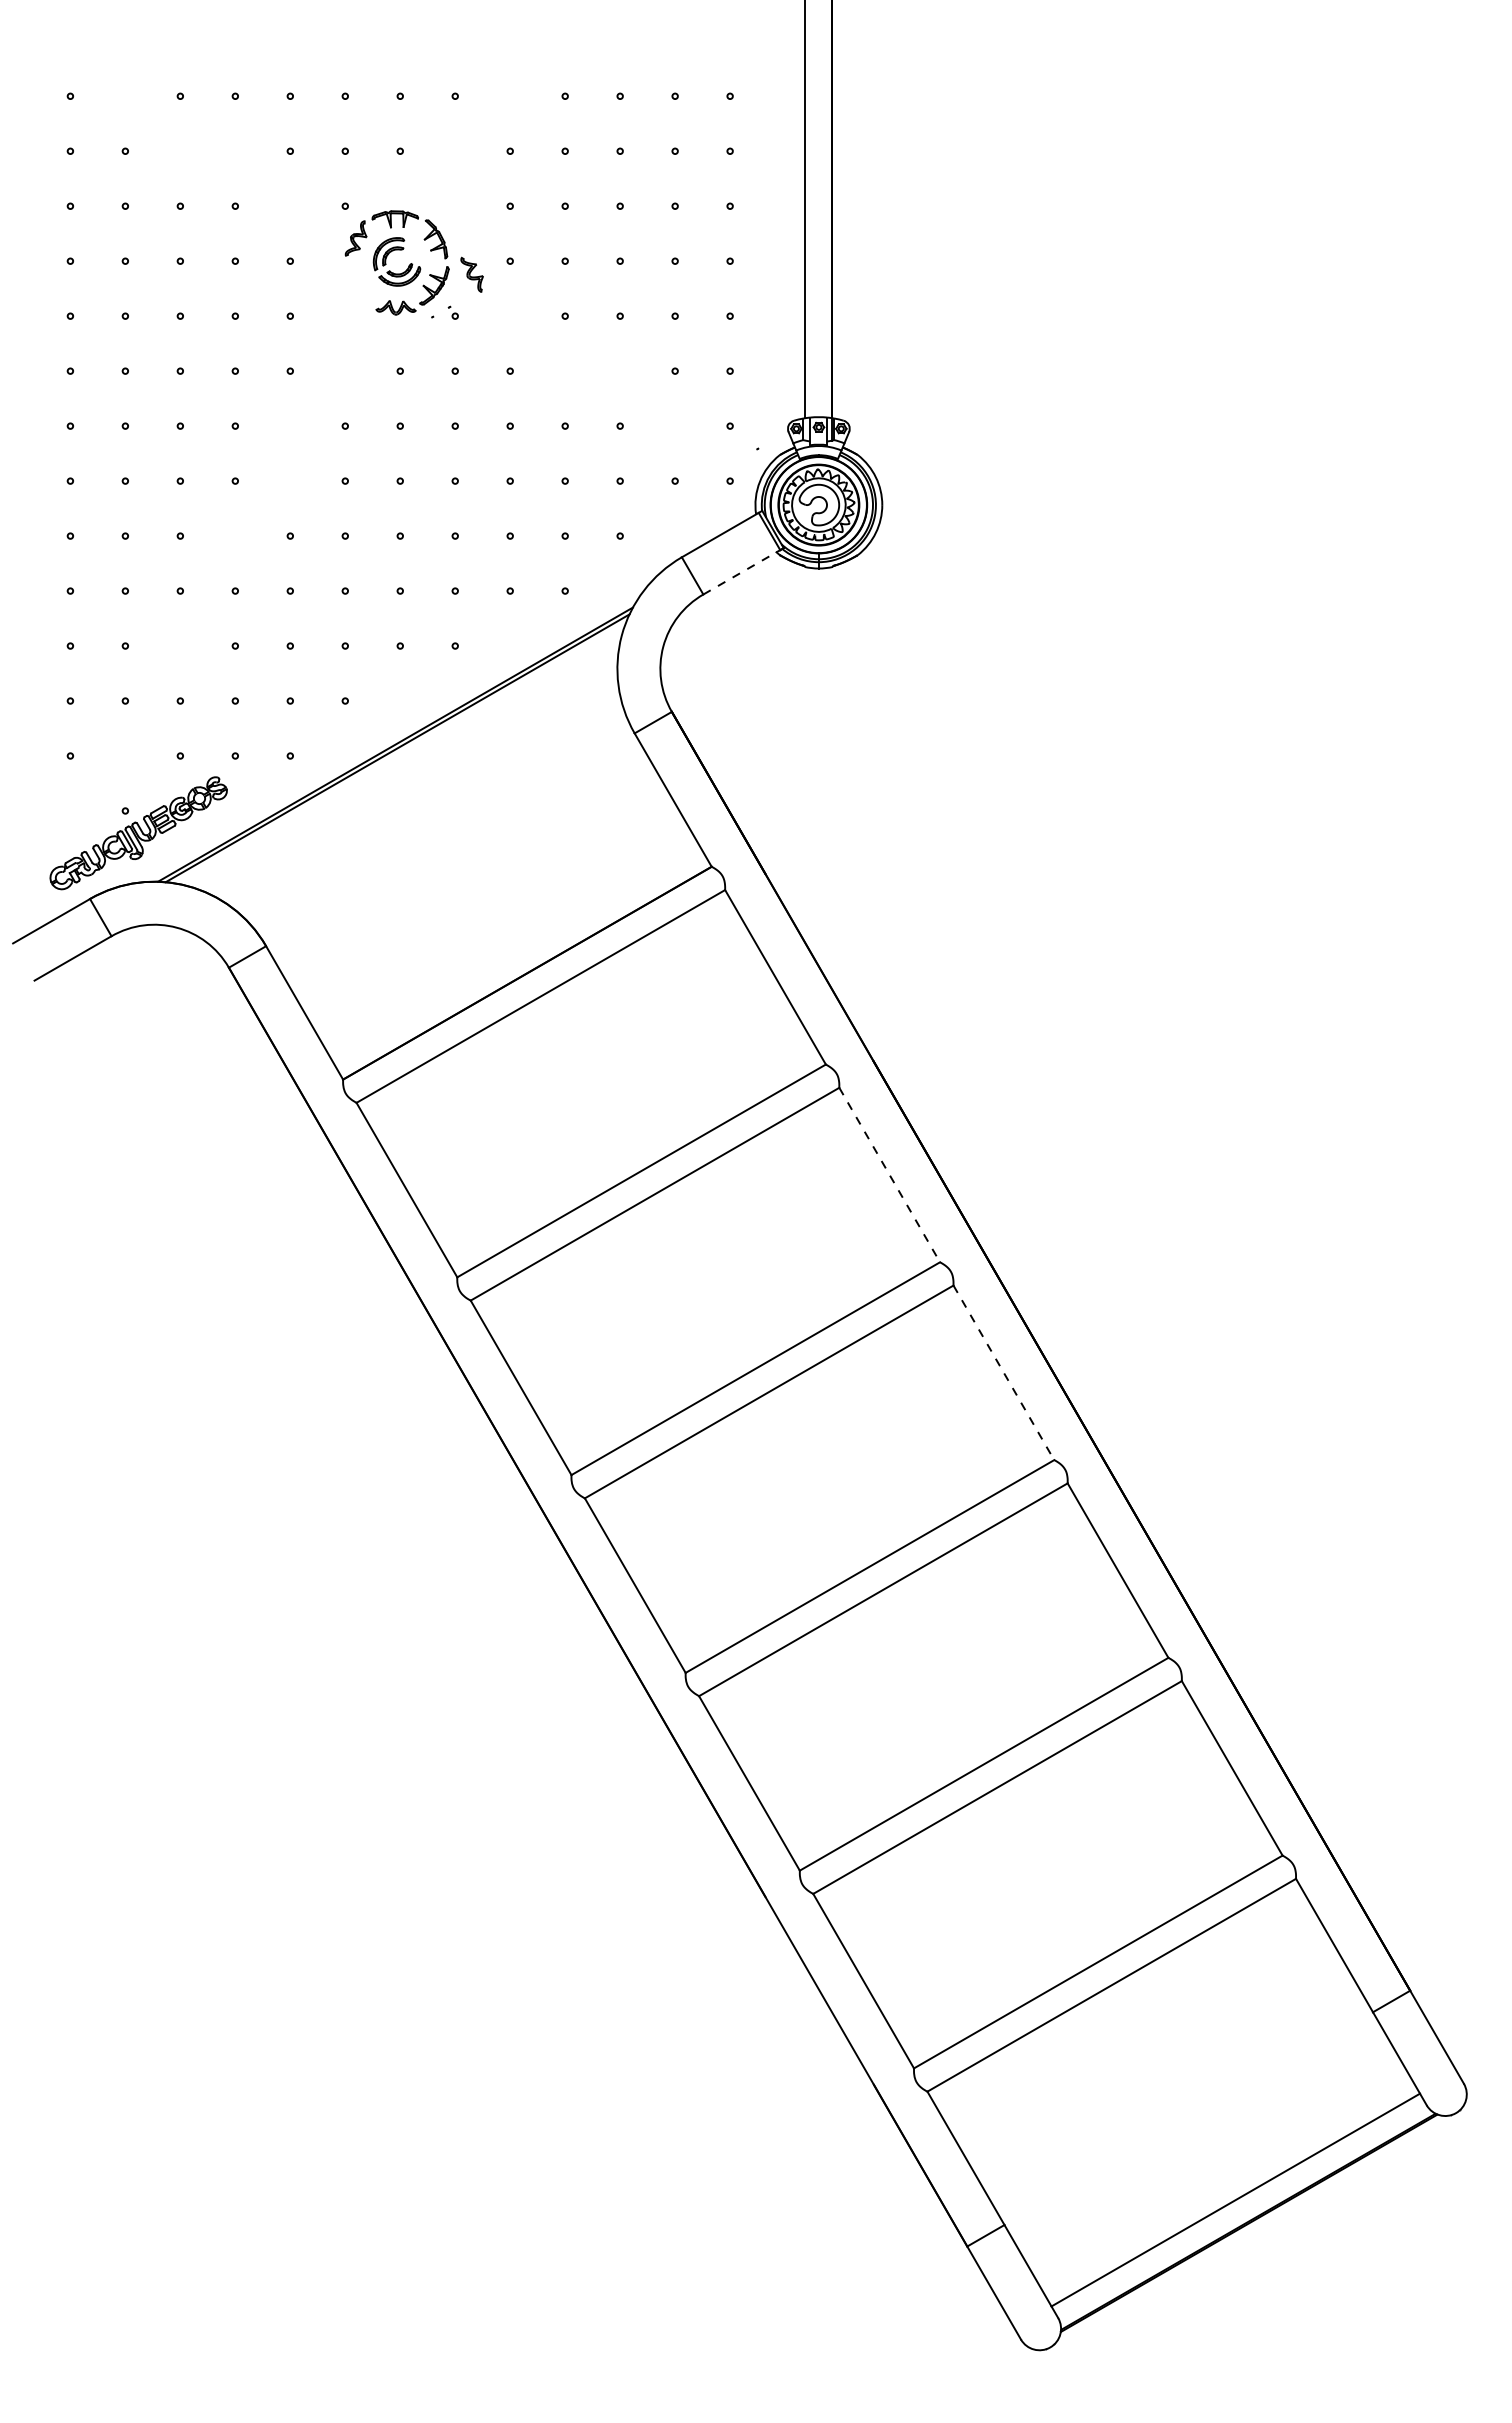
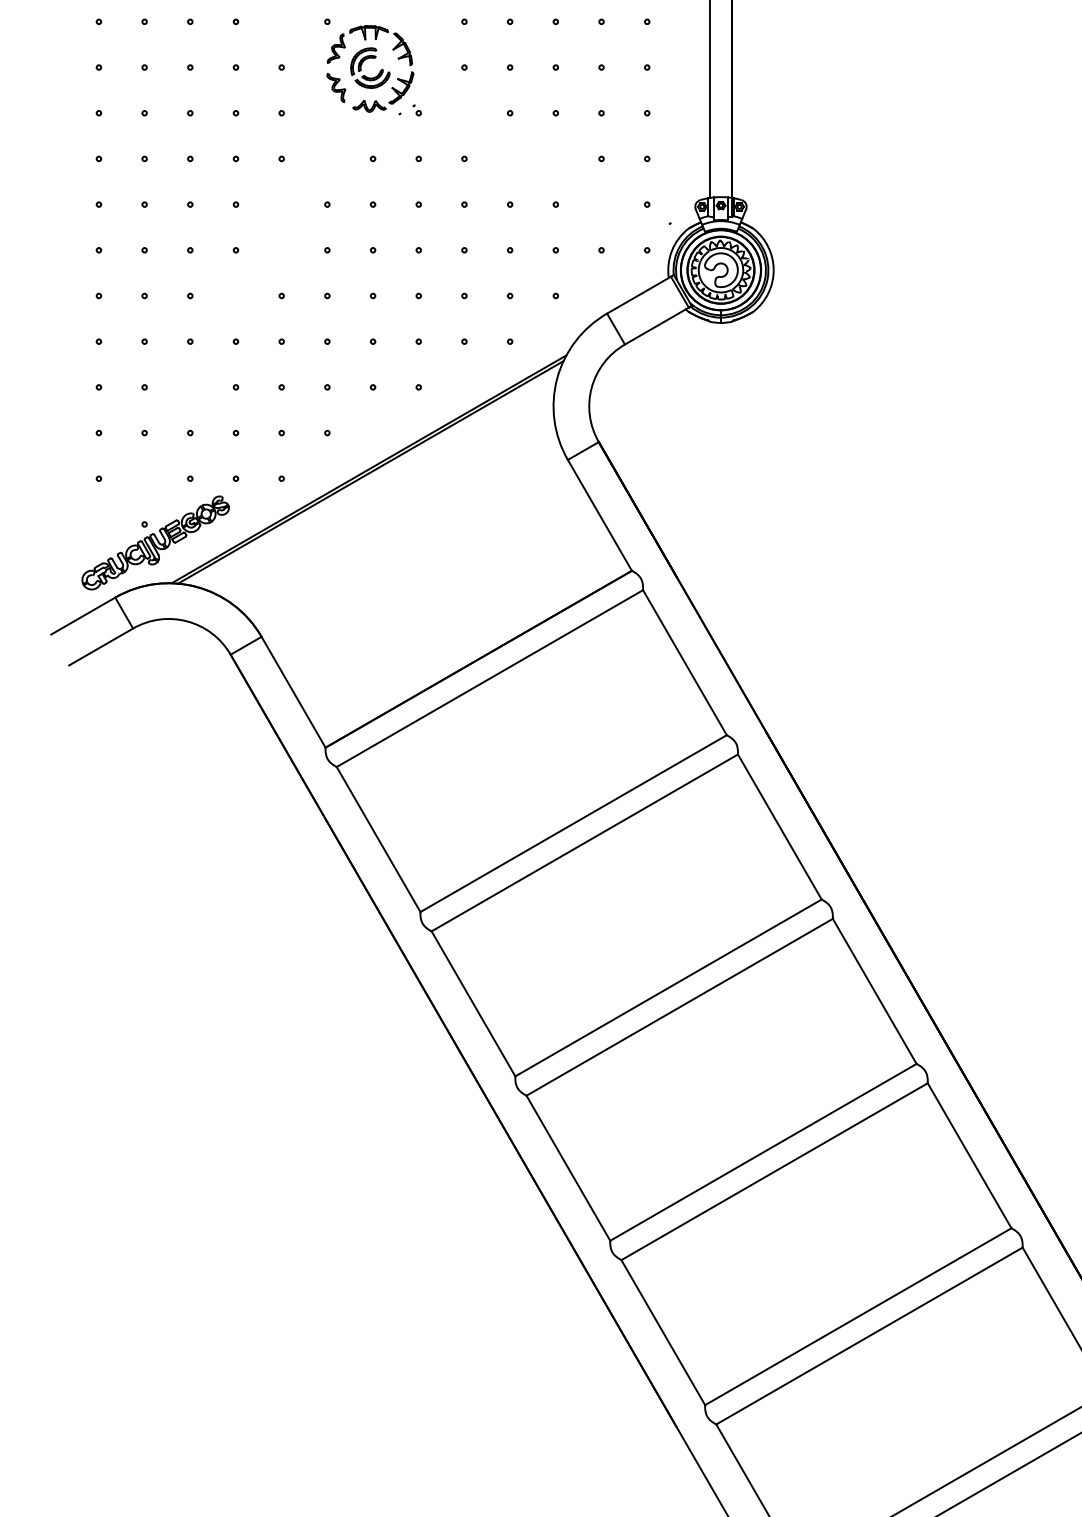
part: (471, 274) -> (335, 87), moved
line: (742, 572) -> (657, 326), dashed -> solid
line: (889, 1175) -> (779, 827), dashed -> solid
line: (1003, 1372) -> (874, 991), dashed -> solid

